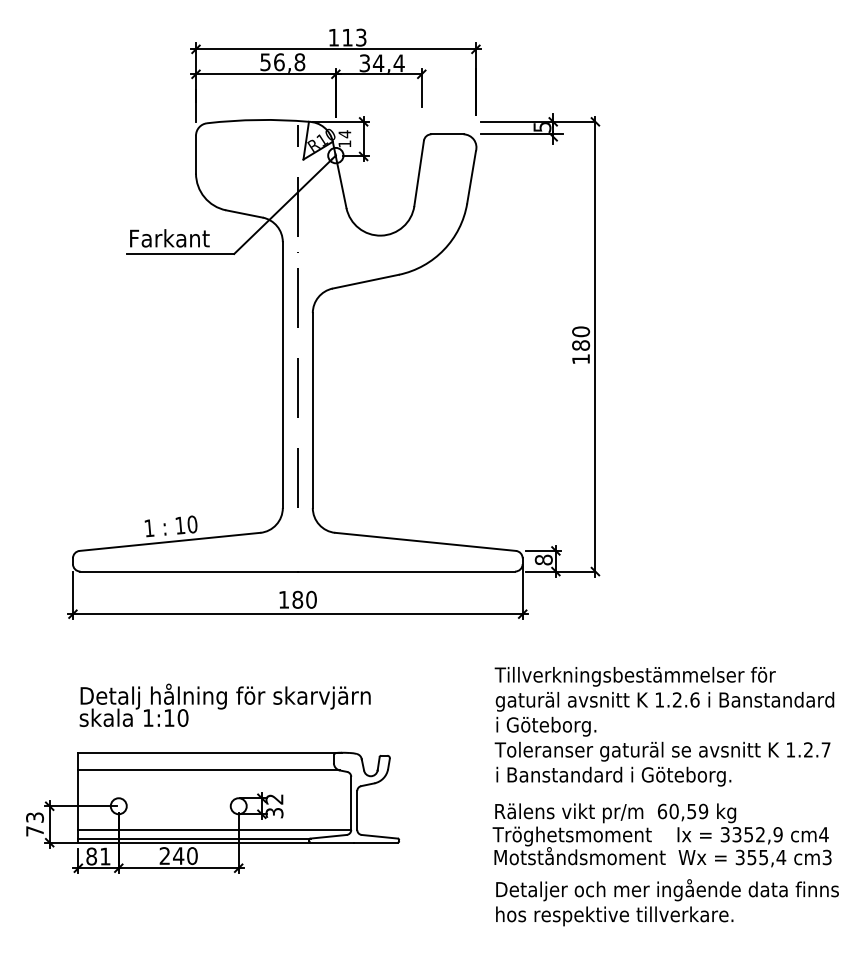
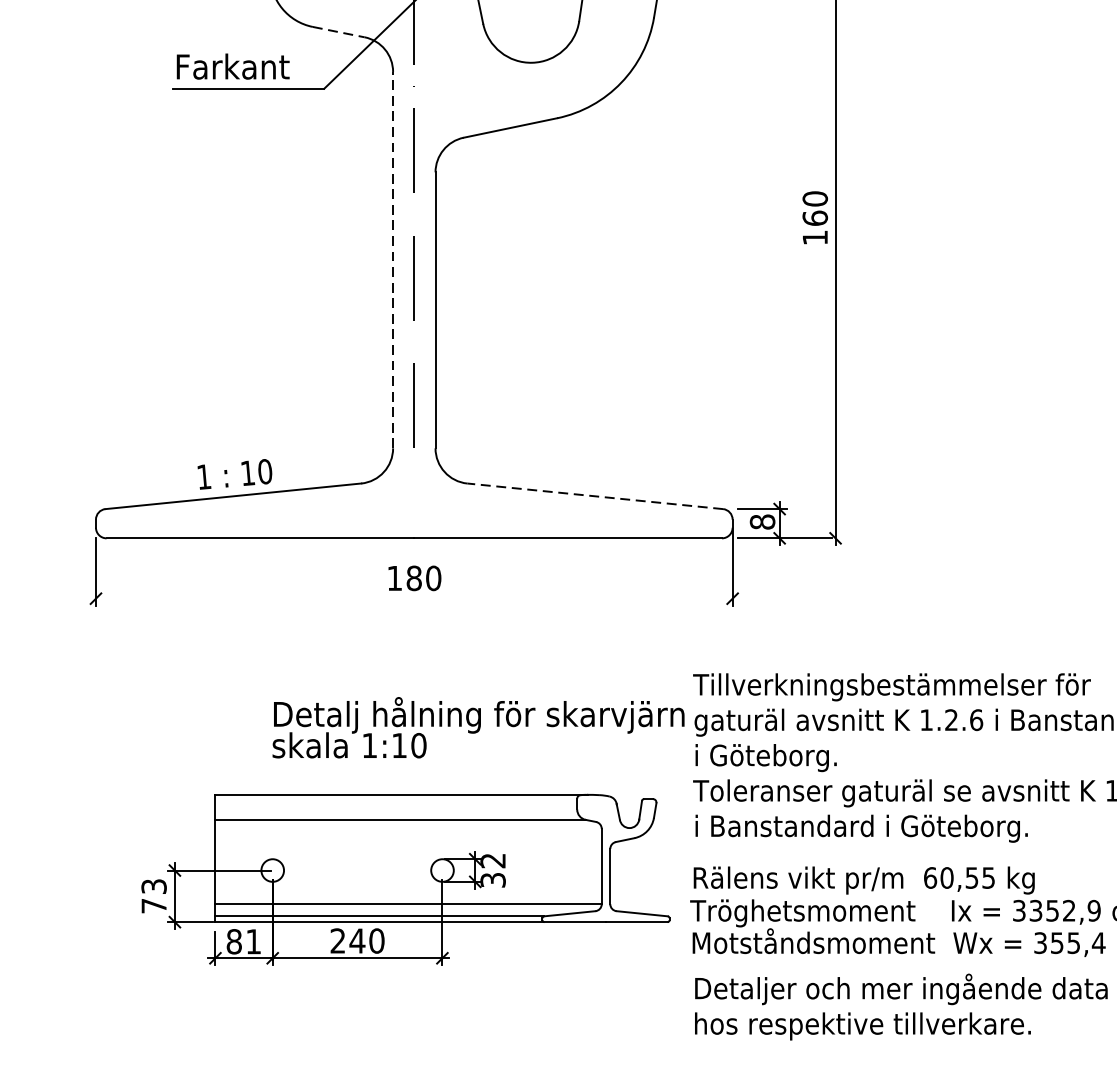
line: (244, 213) -> (338, 31), solid -> dashed
text: (580, 345) -> (814, 218), 180 -> 160
line: (282, 375) -> (392, 260), solid -> dashed
line: (425, 541) -> (595, 495), solid -> dashed
line: (297, 614) -> (413, 599), removed
text: (224, 704) -> (477, 726), moved
text: (703, 810) -> (988, 876), 60,59 -> 60,55
part: (212, 812) -> (405, 879), moved

